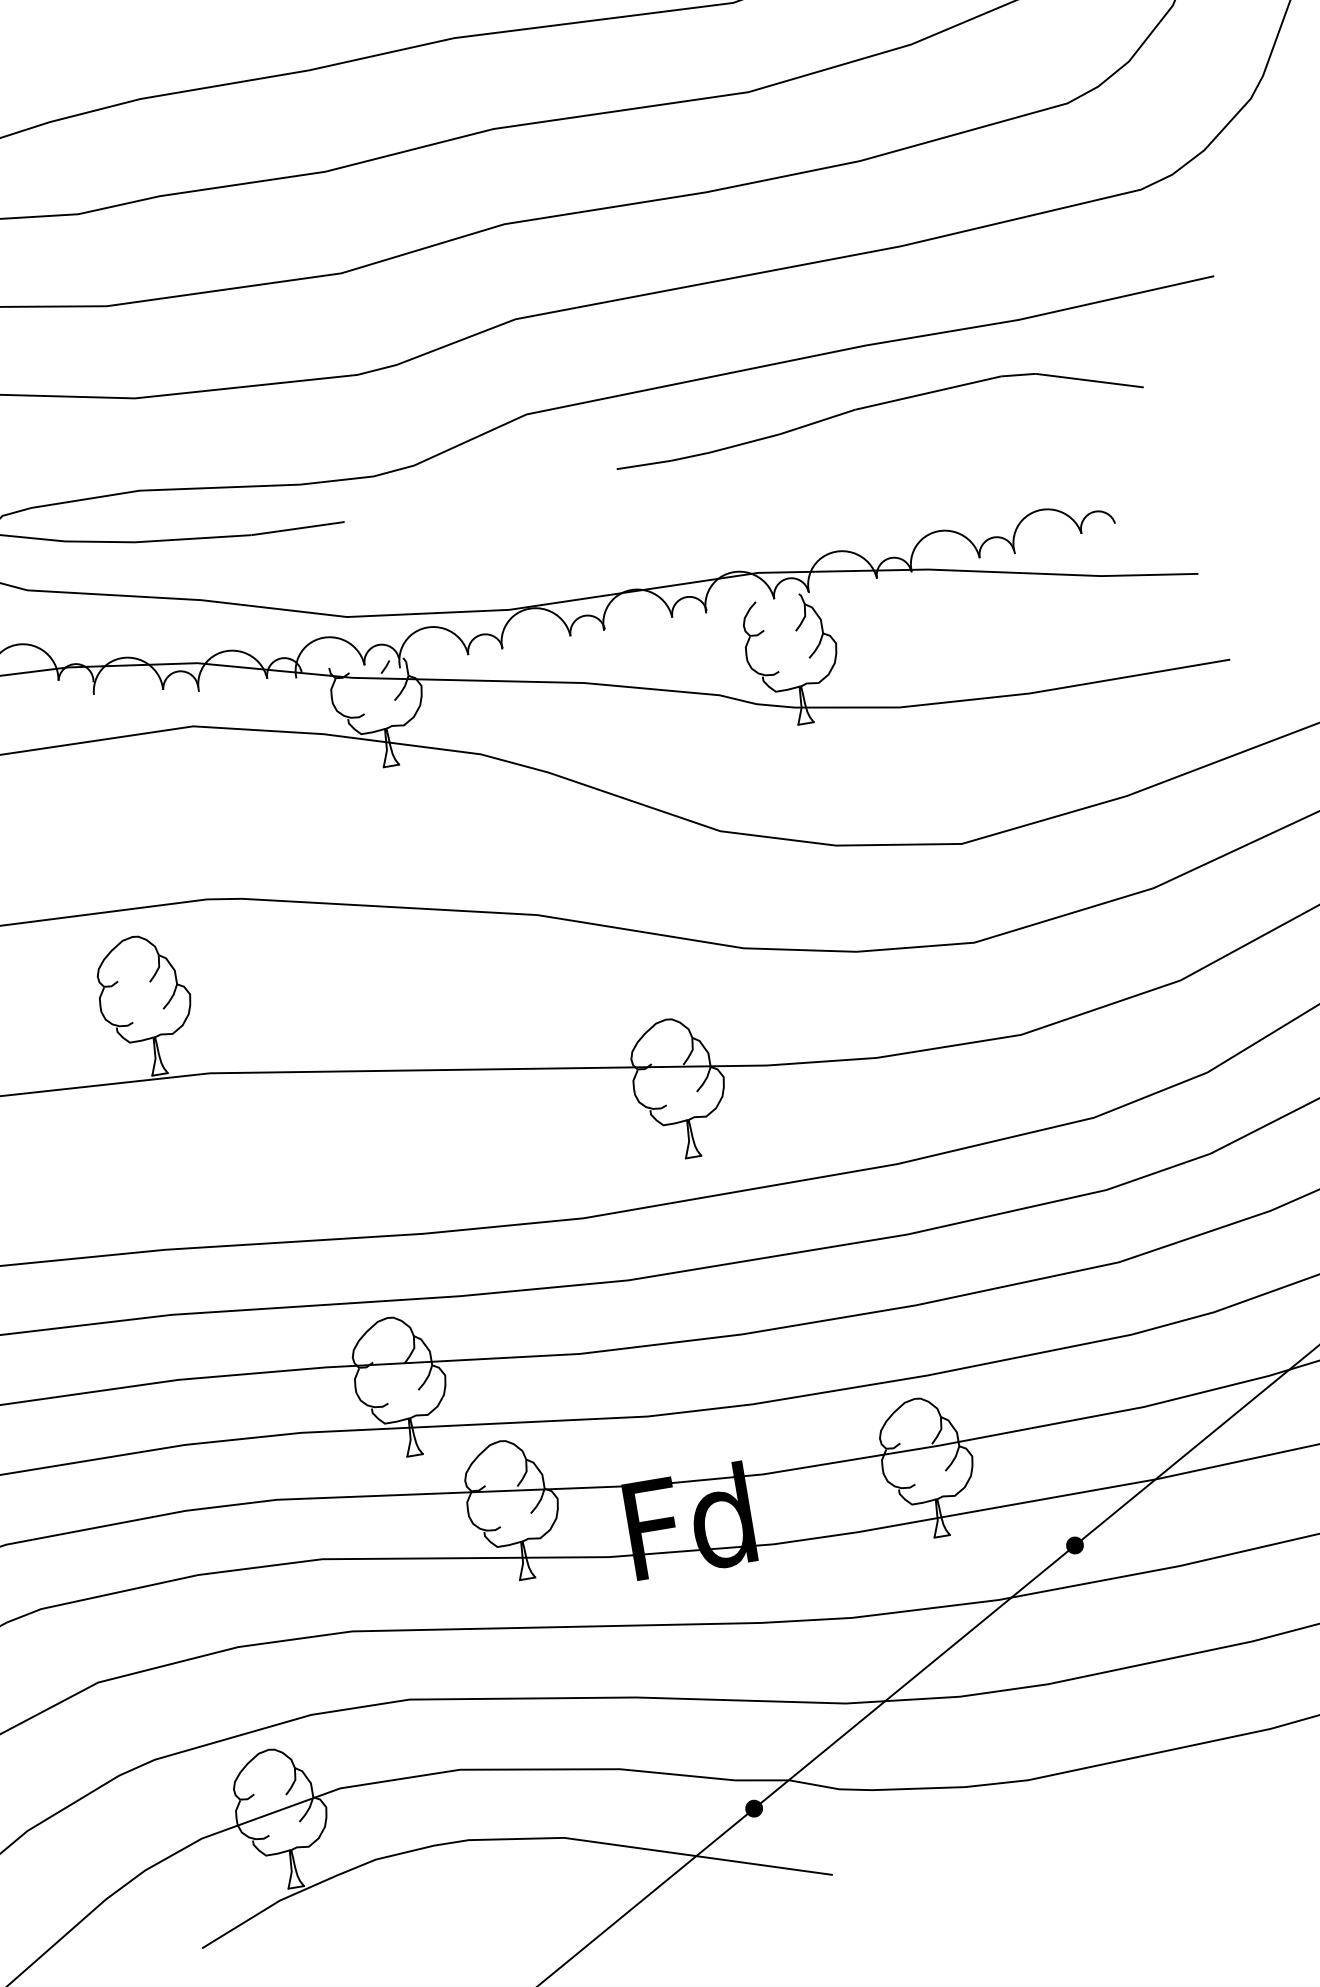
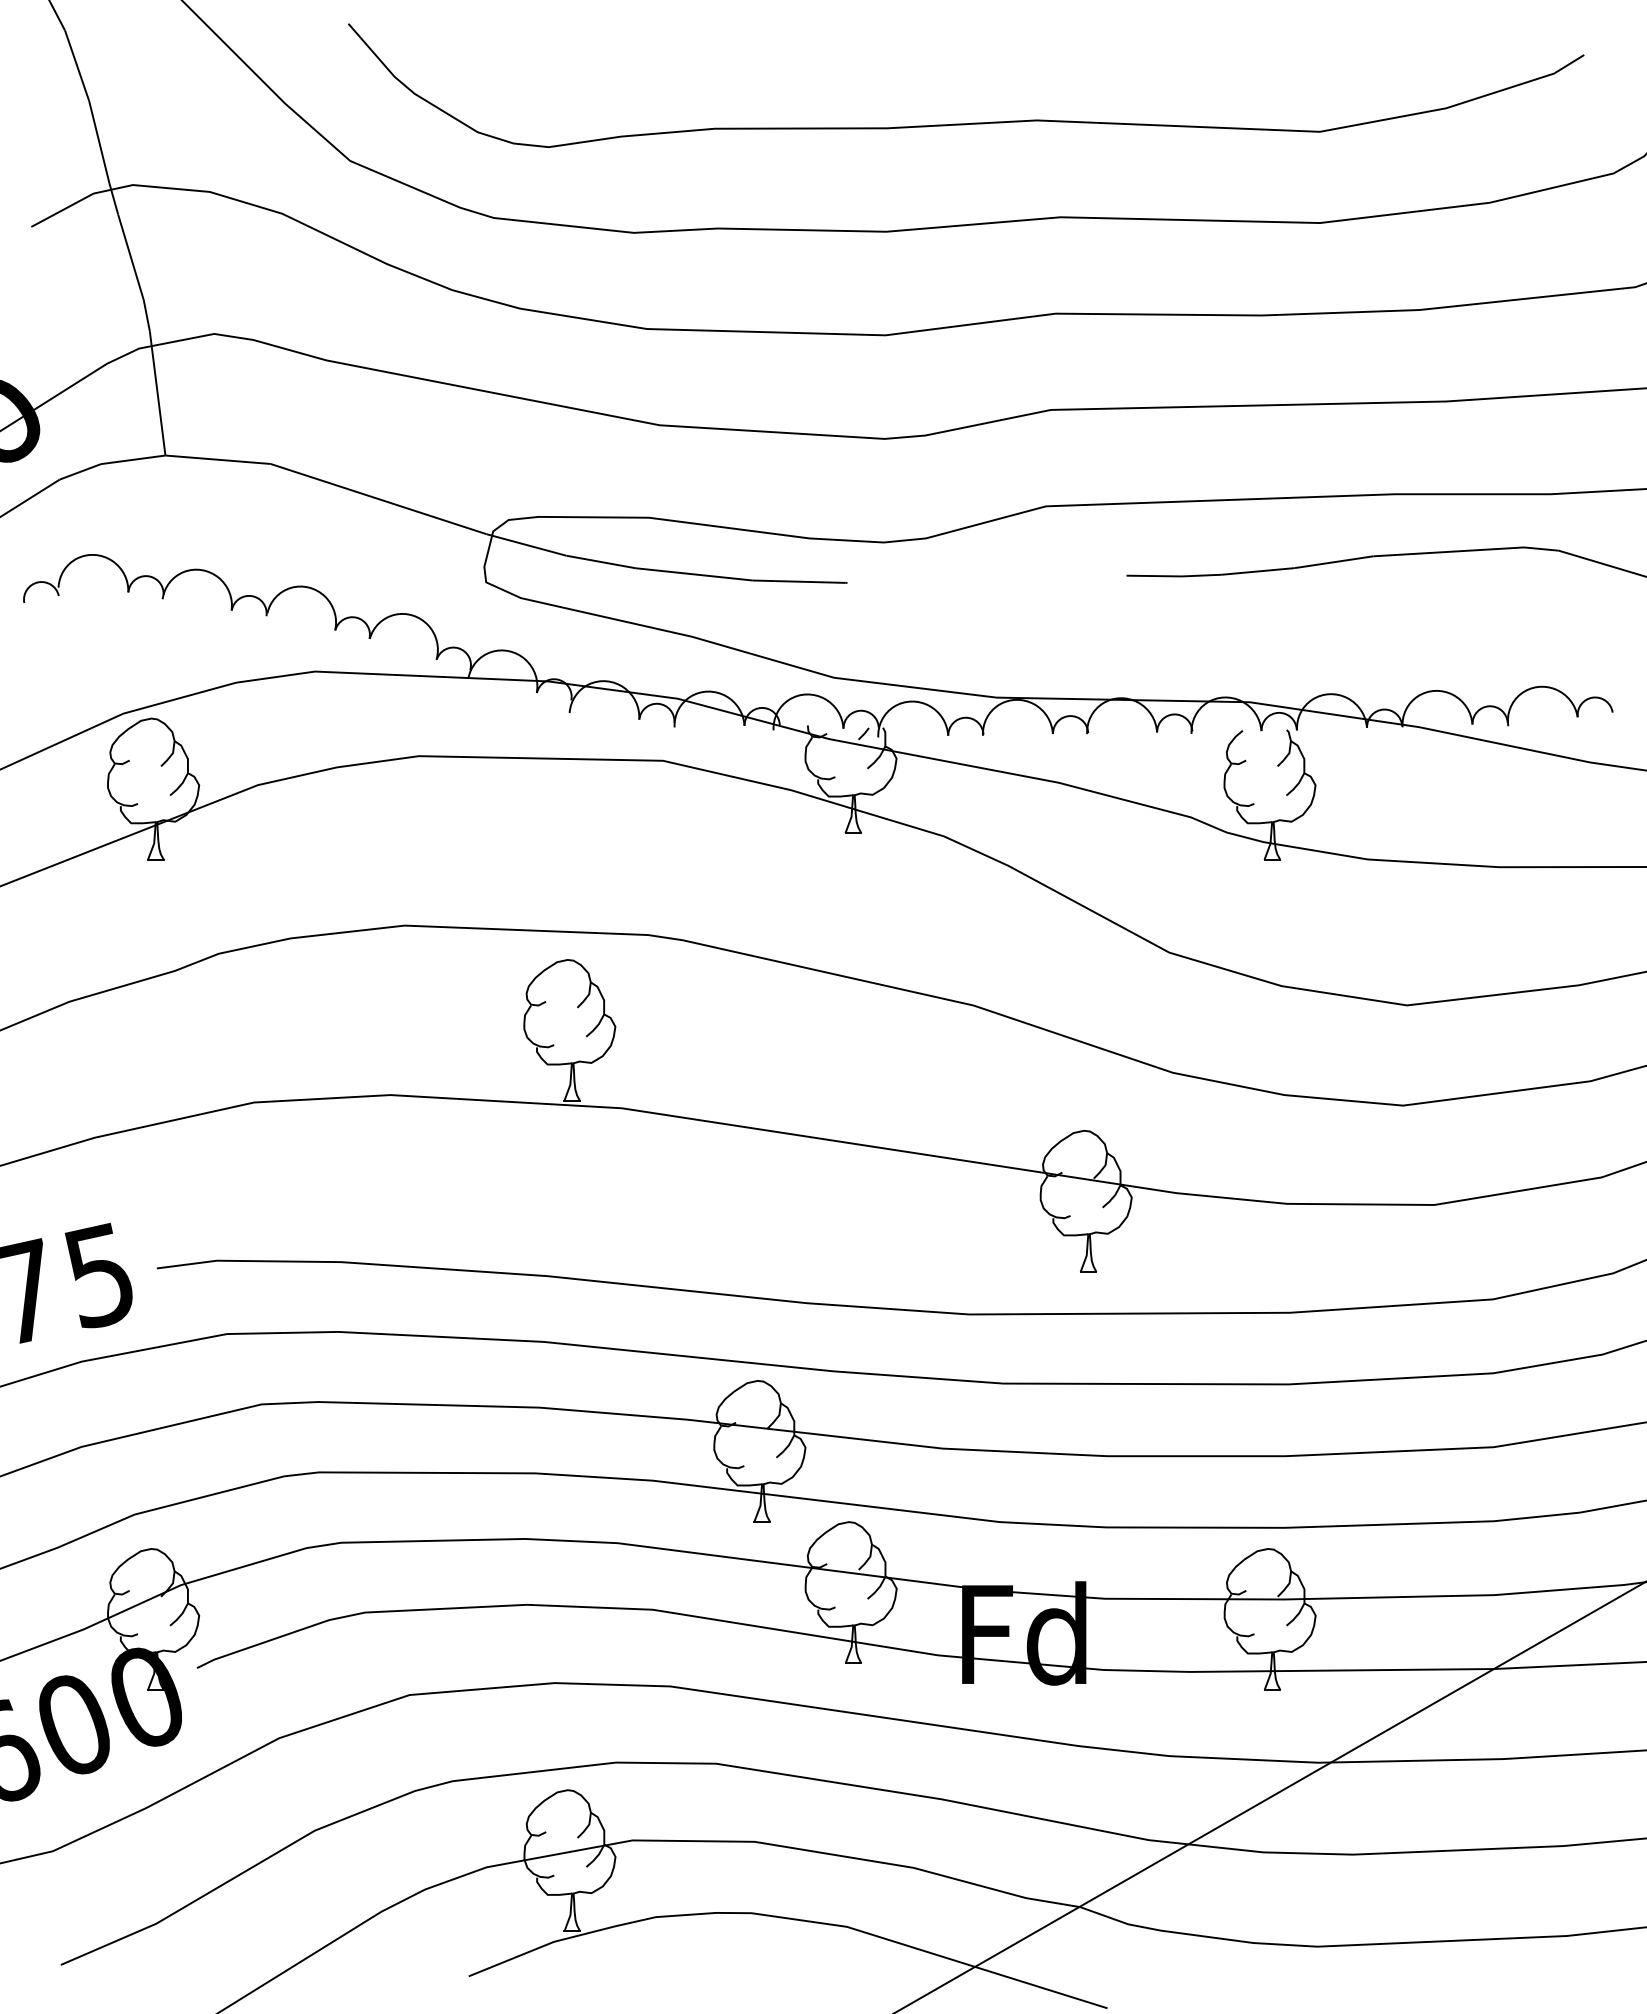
fill: (1074, 1545) -> (1402, 1721), removed
fill: (754, 1808) -> (1040, 1929), removed

